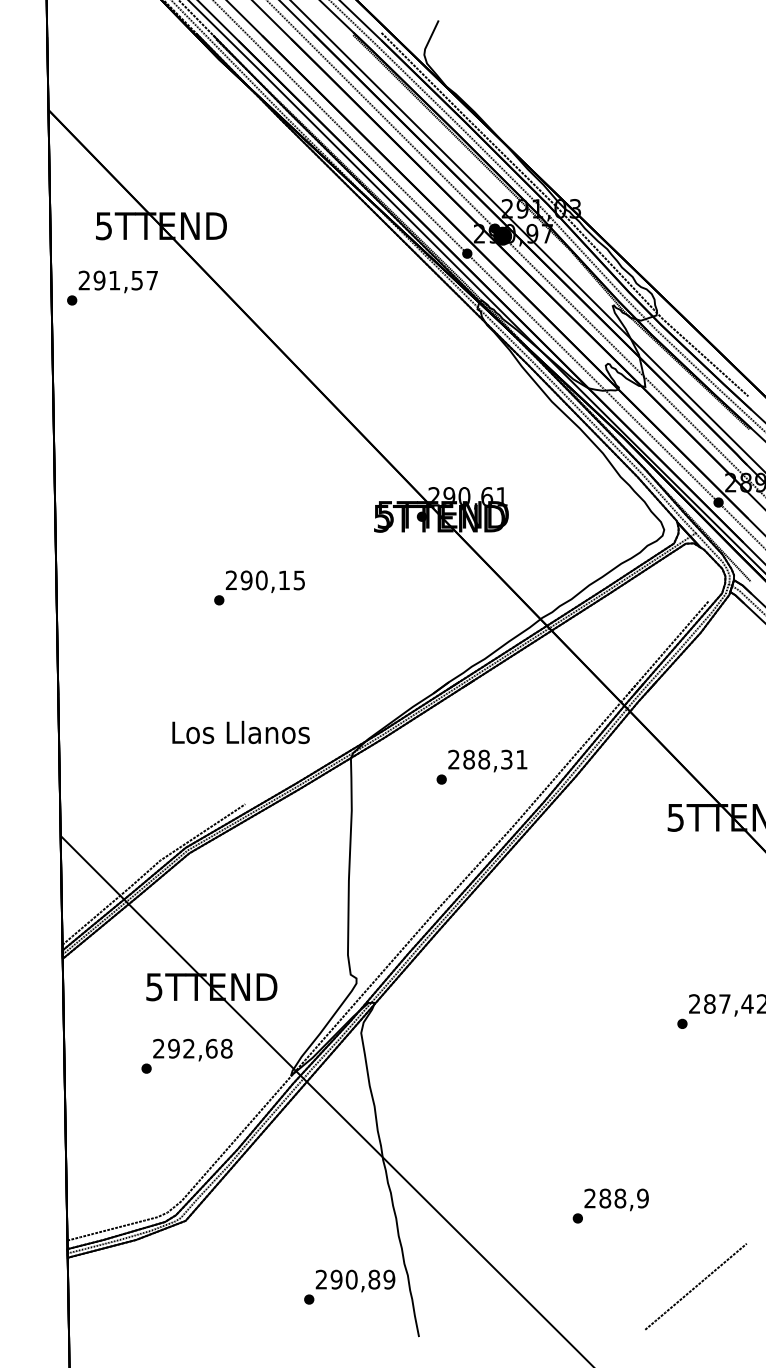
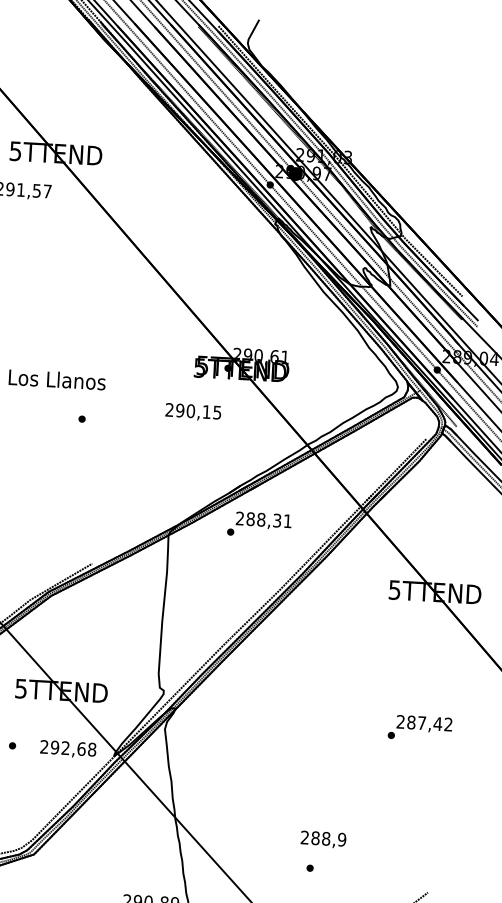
text: (264, 581) -> (192, 412), moved
text: (240, 732) -> (56, 379), moved
text: (481, 766) -> (259, 524), moved
text: (192, 1049) -> (68, 748), moved
text: (616, 1199) -> (323, 839), moved

